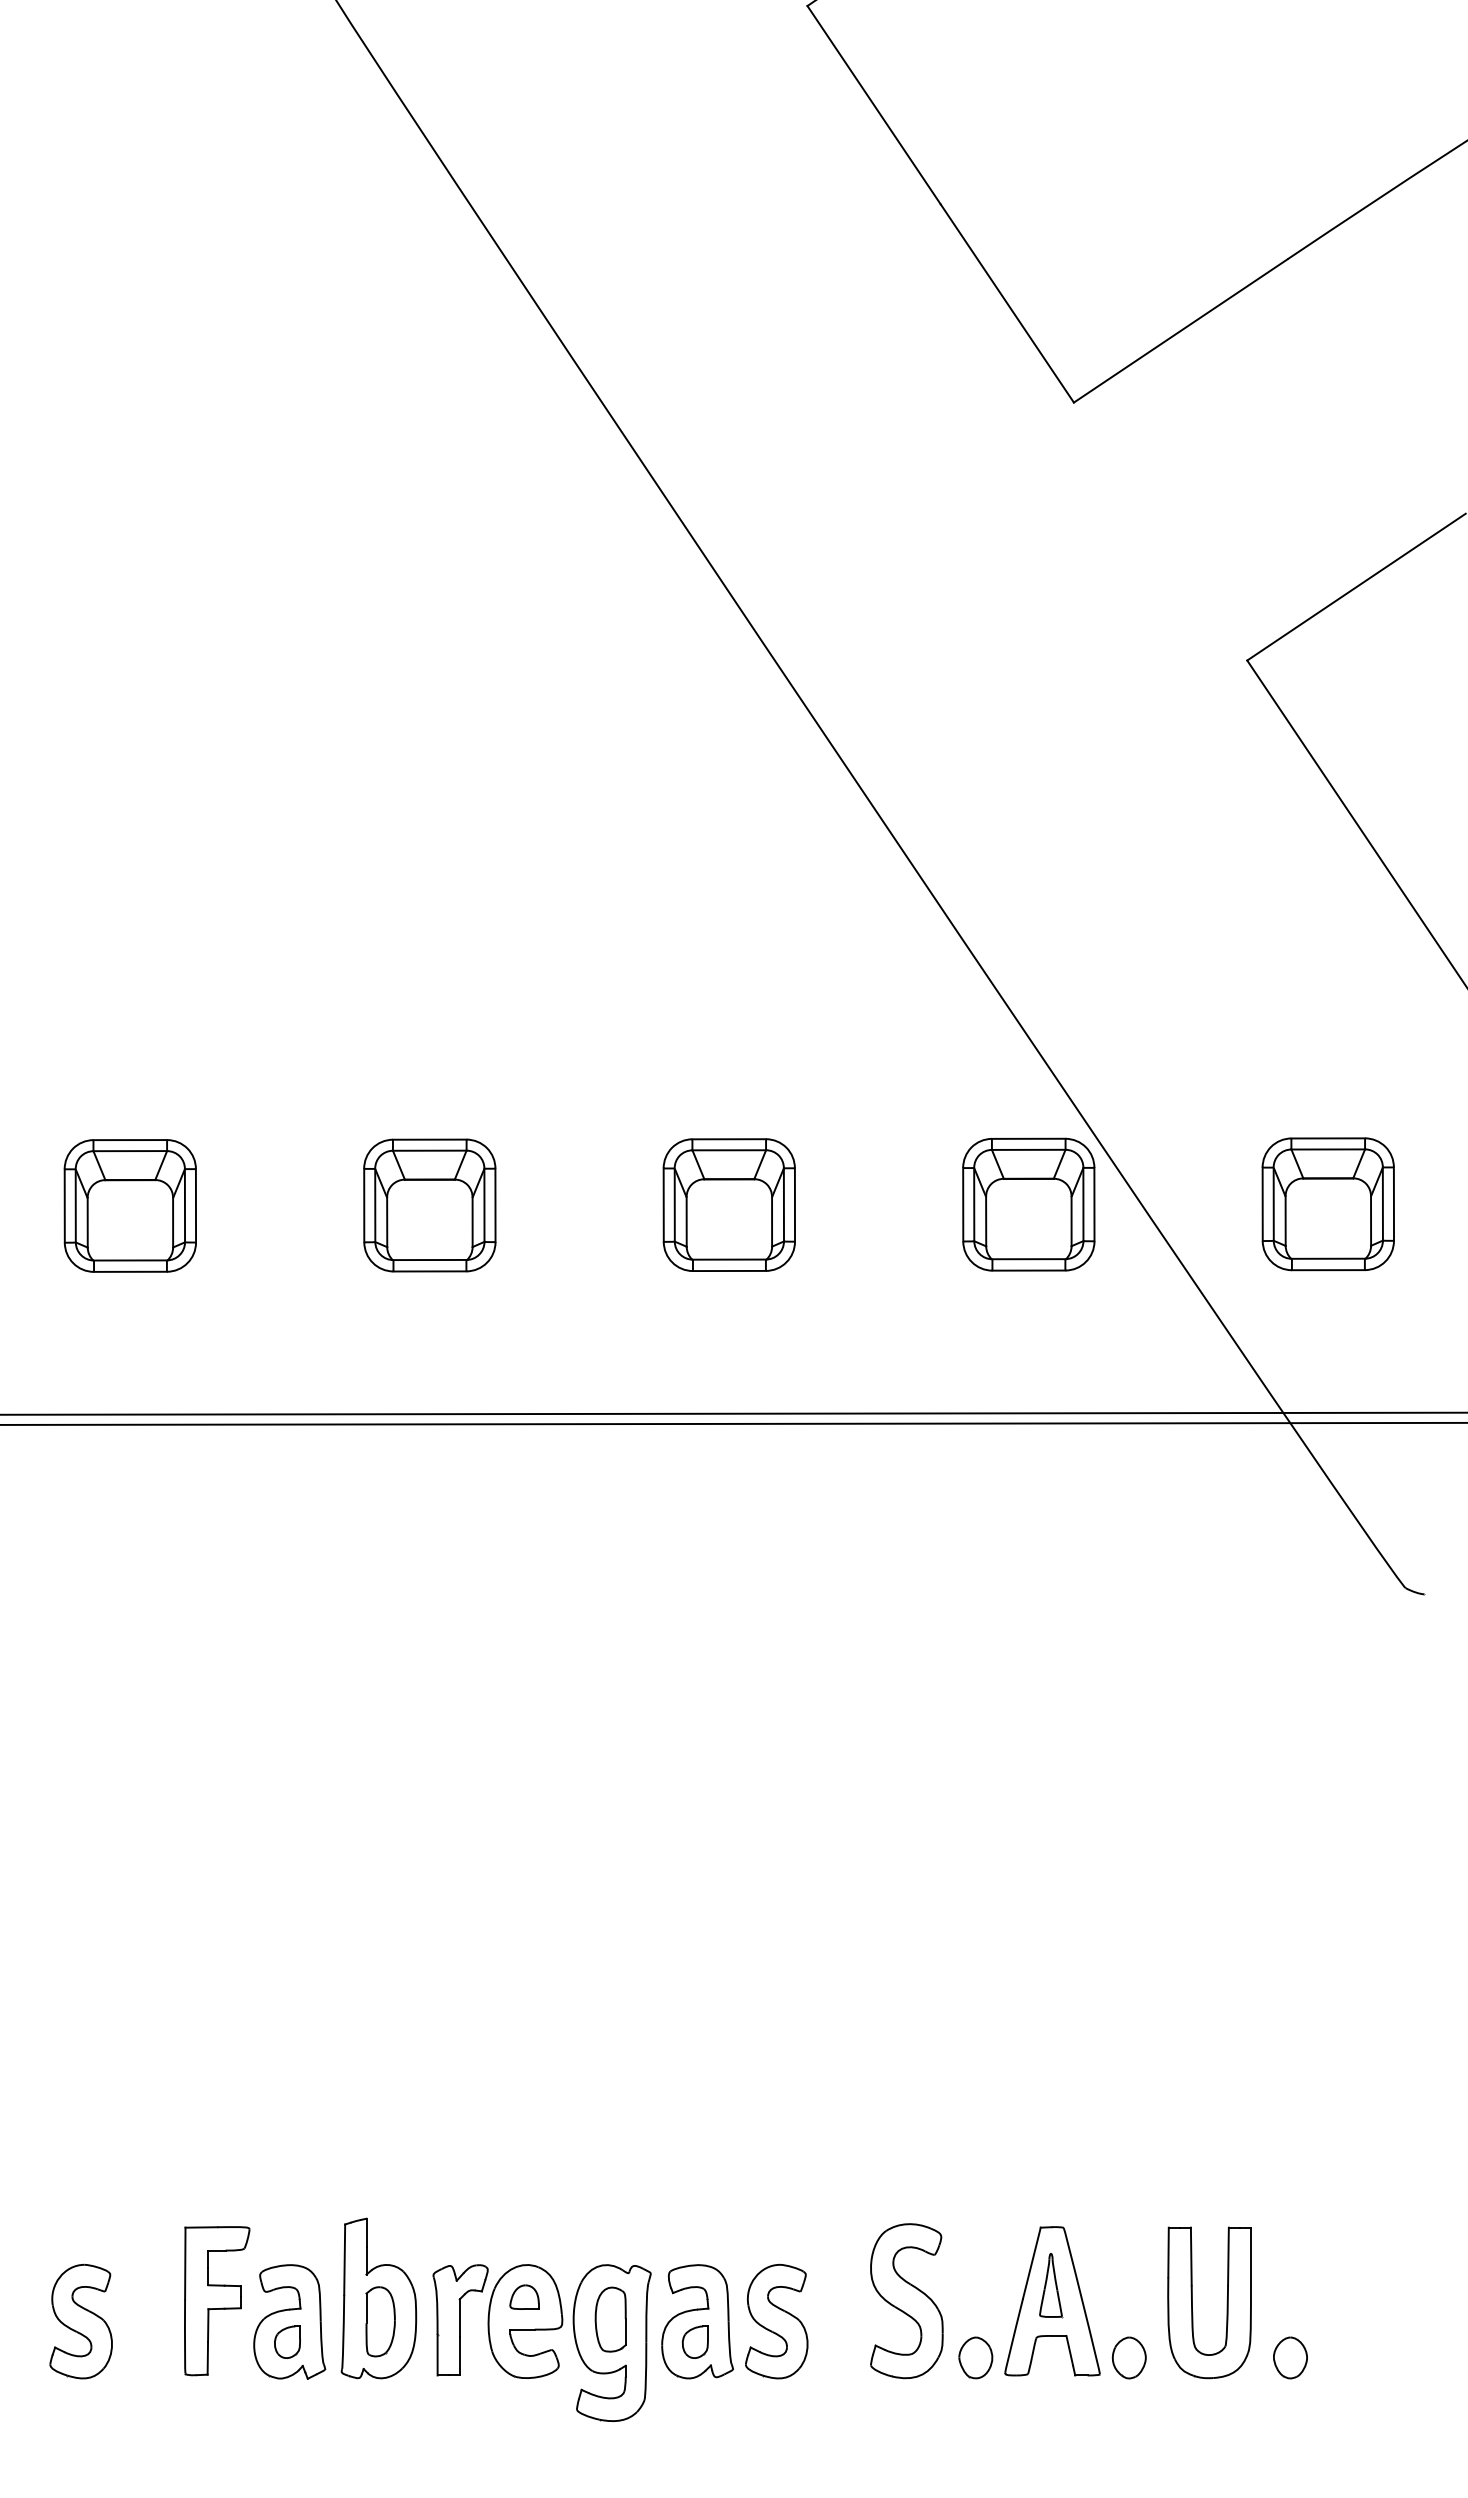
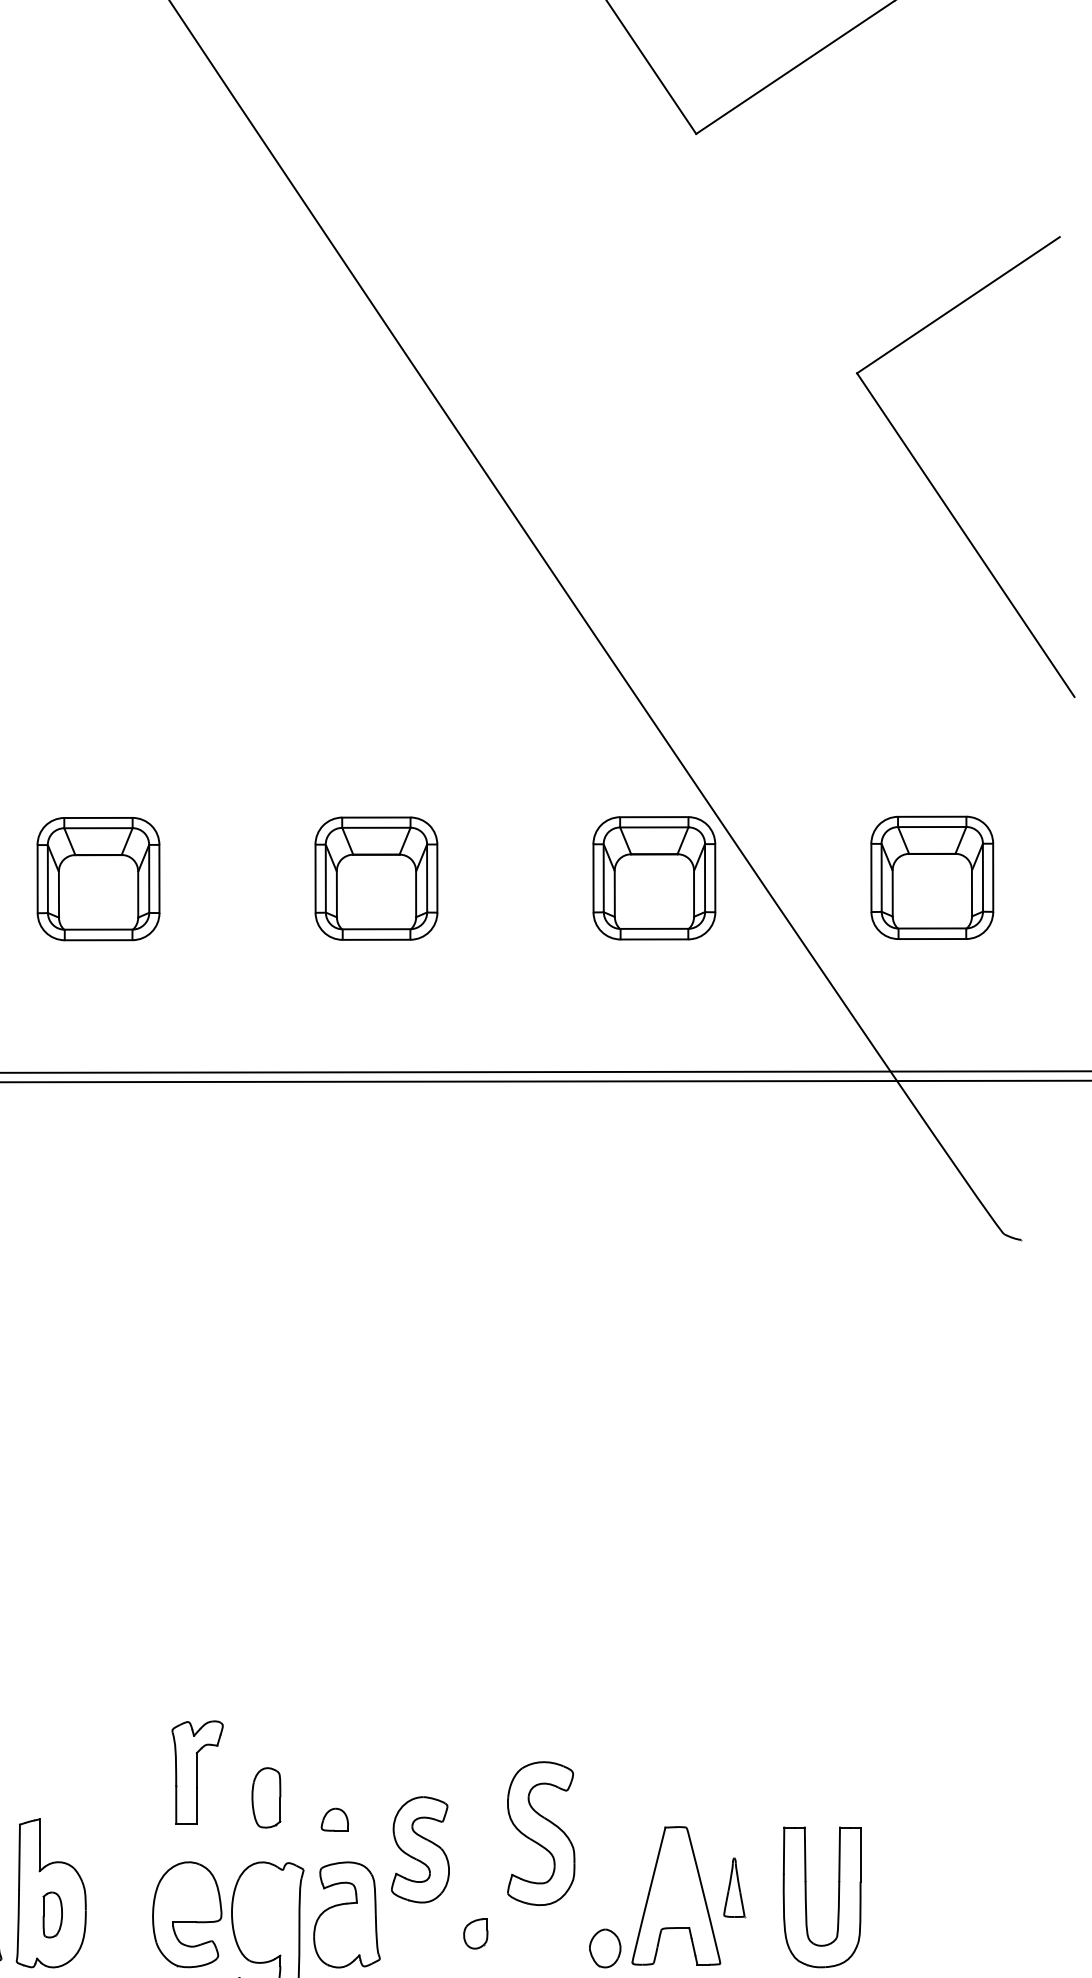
part: (1051, 2285) -> (734, 1887), moved
part: (524, 2296) -> (334, 1819), moved
part: (906, 2301) -> (540, 1833), moved
part: (610, 2319) -> (266, 1797), moved
part: (460, 2320) -> (197, 1772), moved
part: (380, 2321) -> (52, 1914), size x0.7
part: (776, 2321) -> (420, 1849), moved
part: (694, 2341) -> (474, 1933), moved
part: (1128, 2357) -> (746, 1948), removed
part: (1290, 2357) -> (897, 1948), removed

